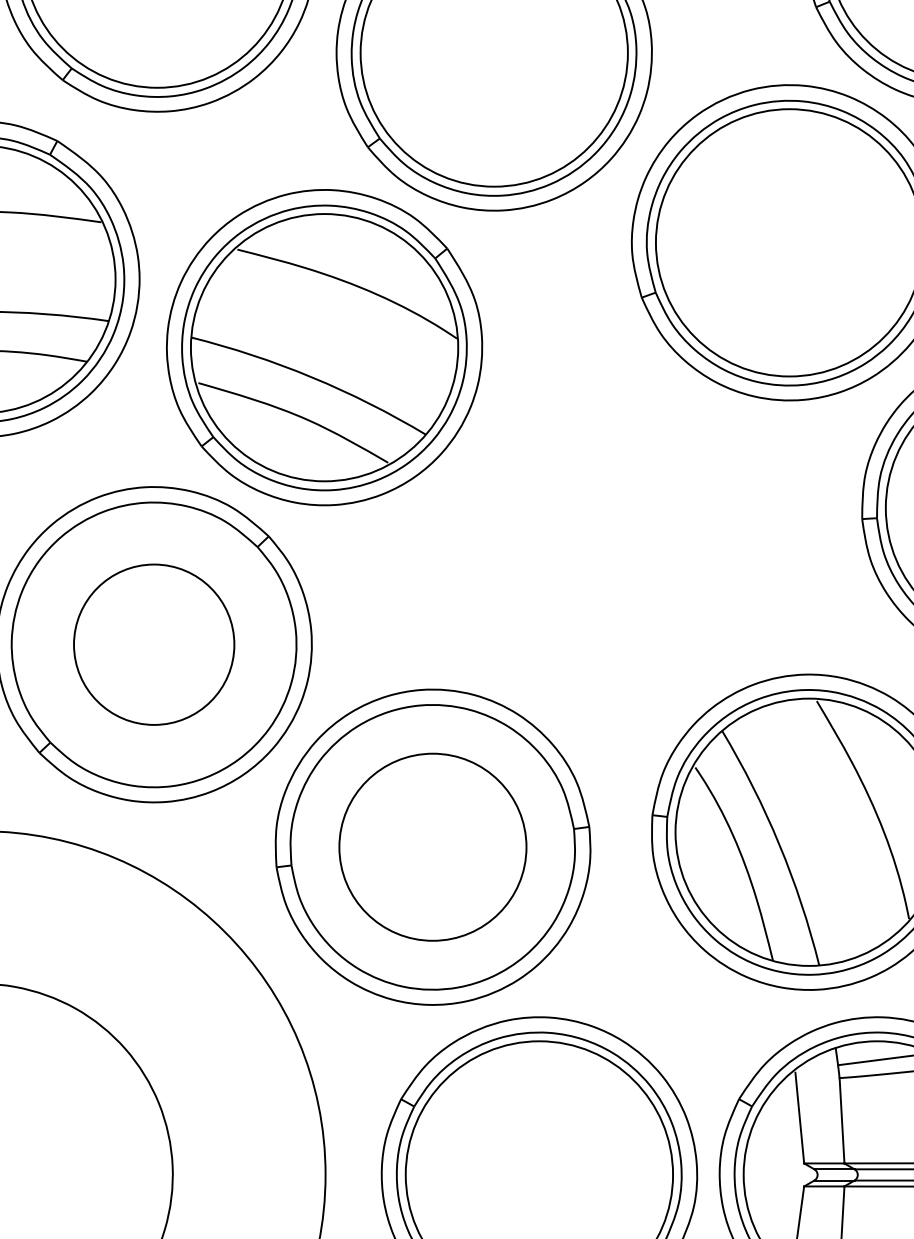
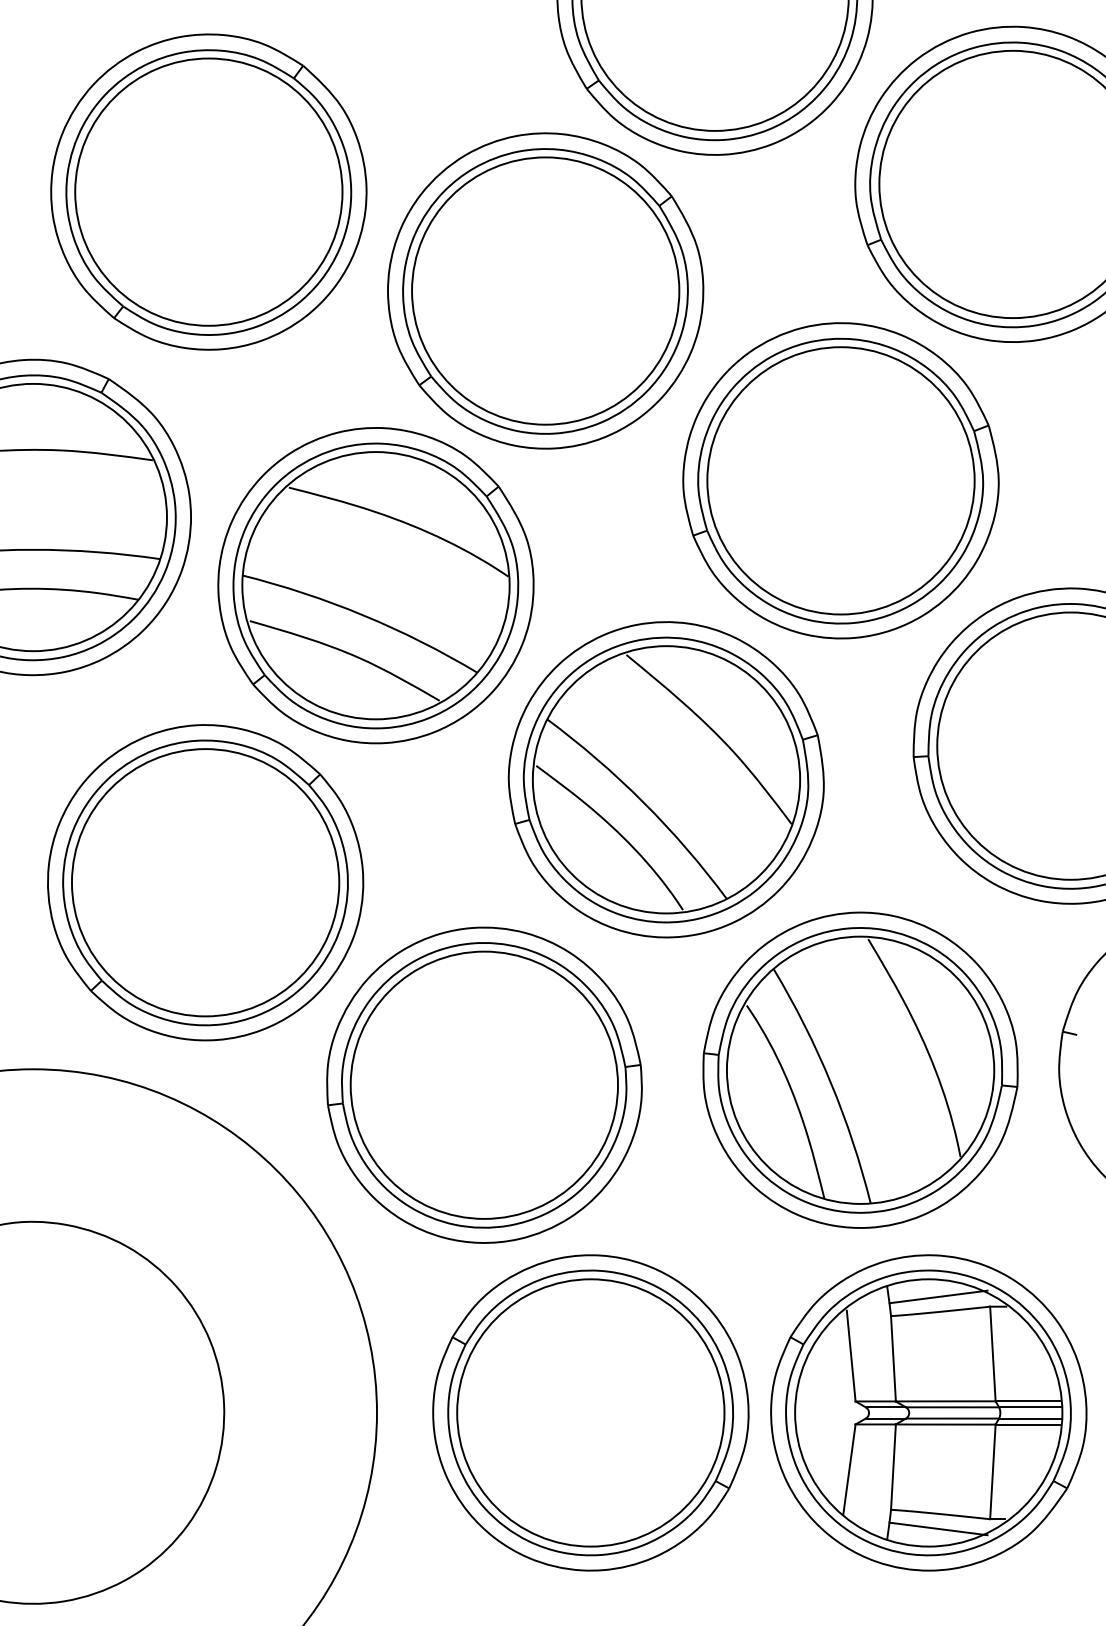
part: (614, 541) -> (665, 779), added
circle: (154, 644) -> (205, 882), size x1.67
circle: (433, 846) -> (484, 1084), size x1.43

